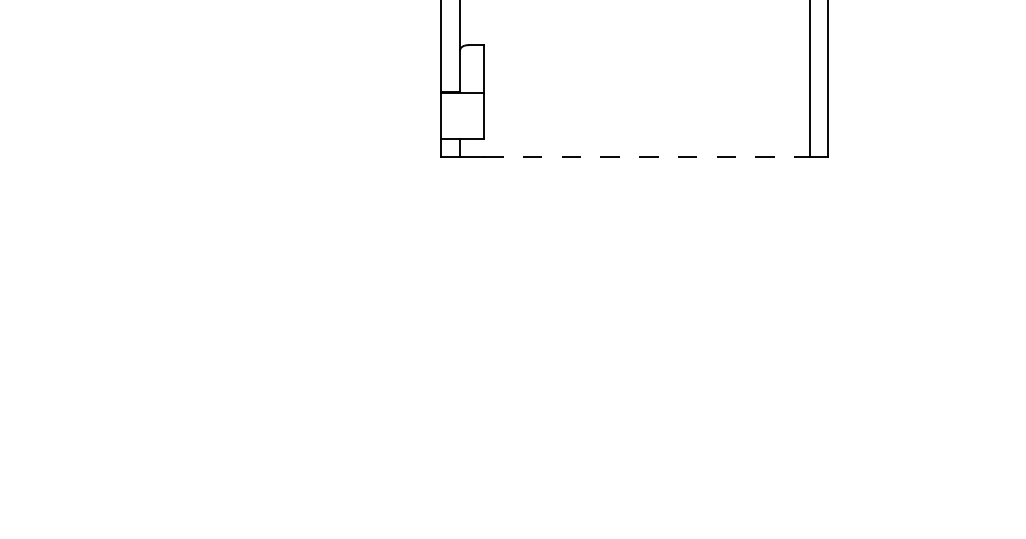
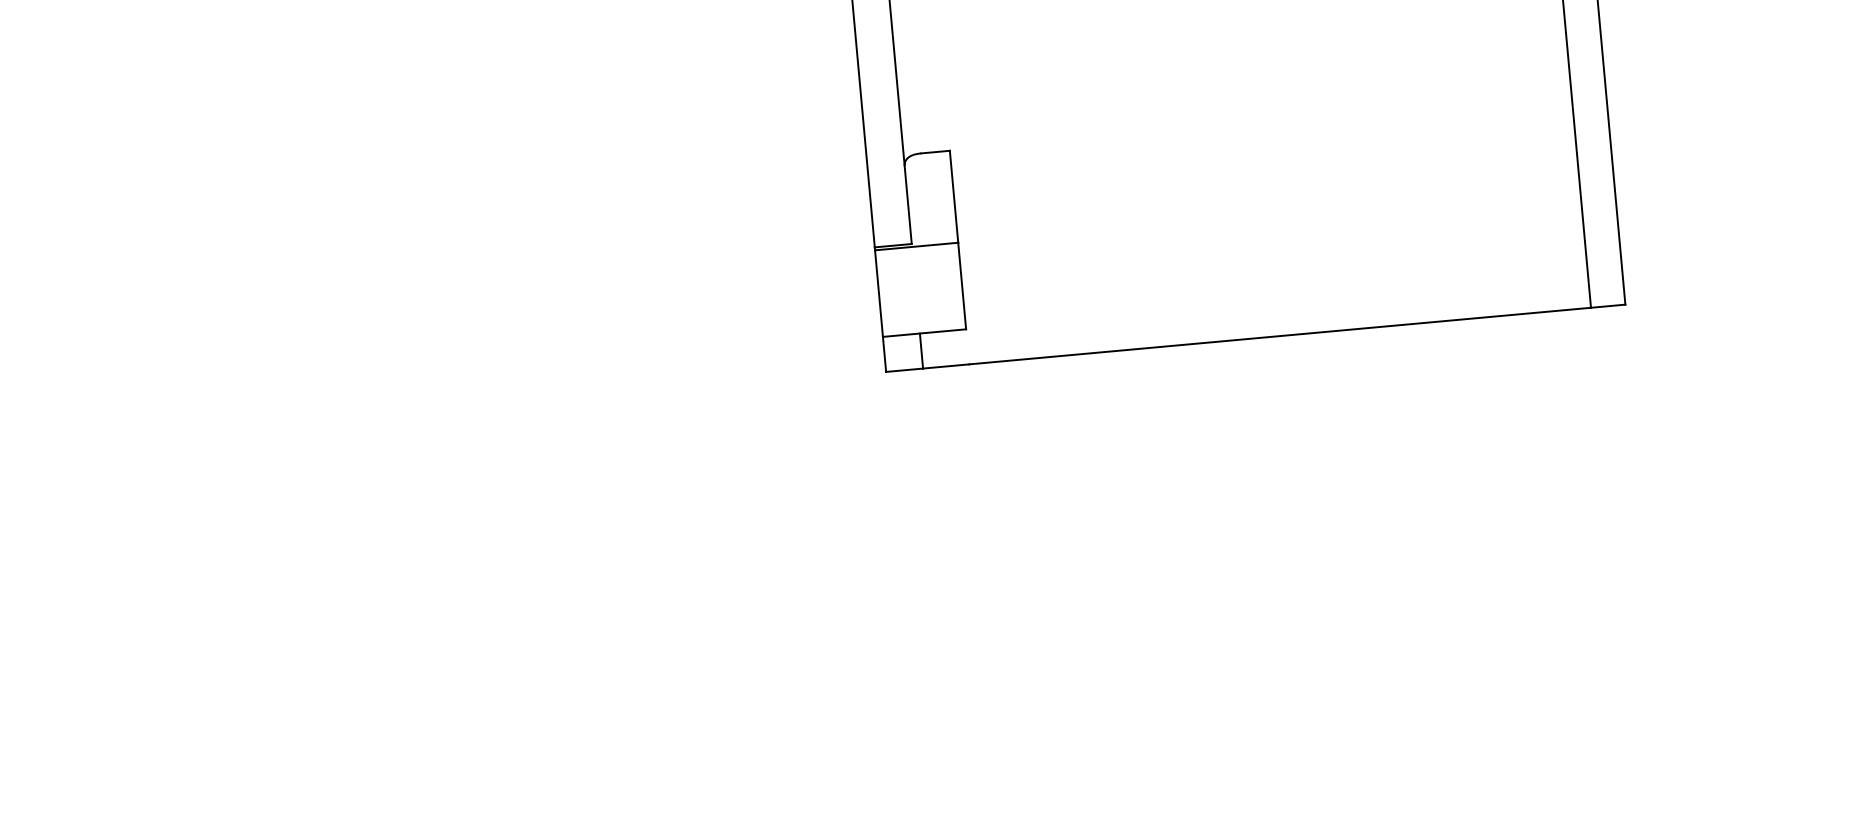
line: (647, 157) -> (1281, 336), dashed -> solid

